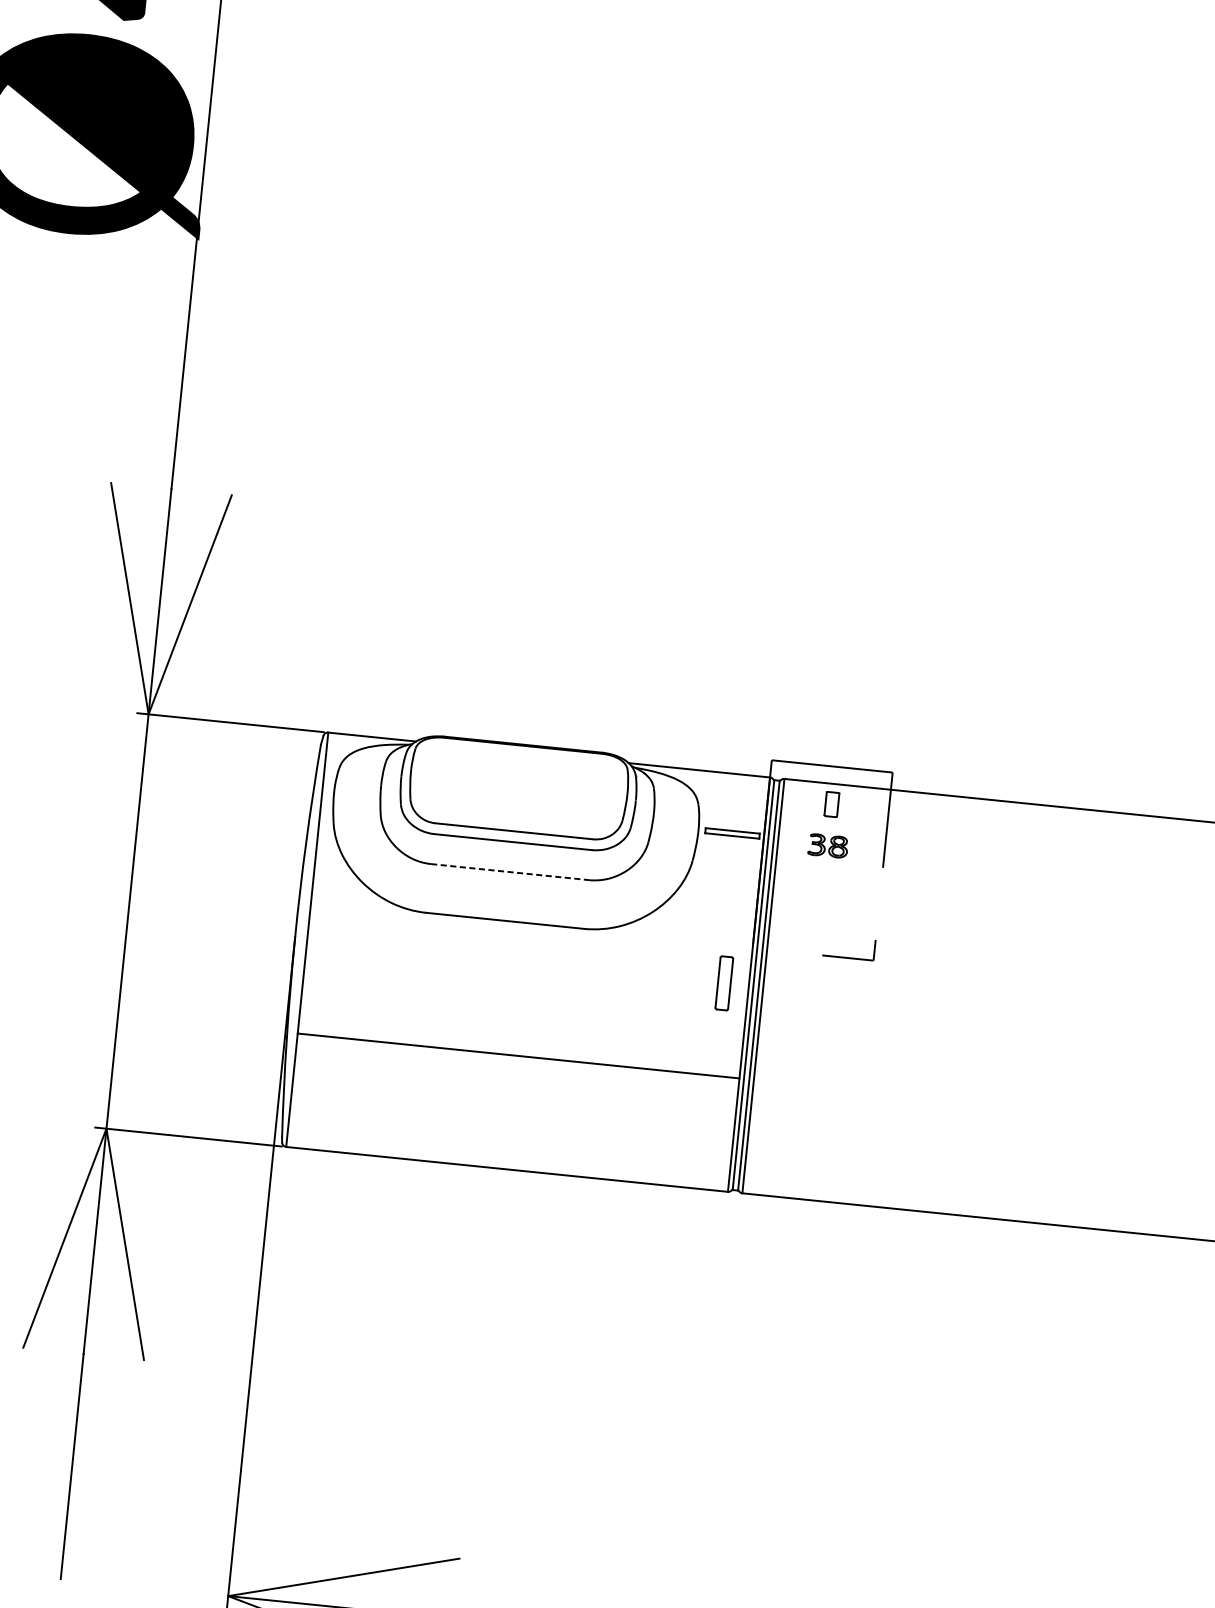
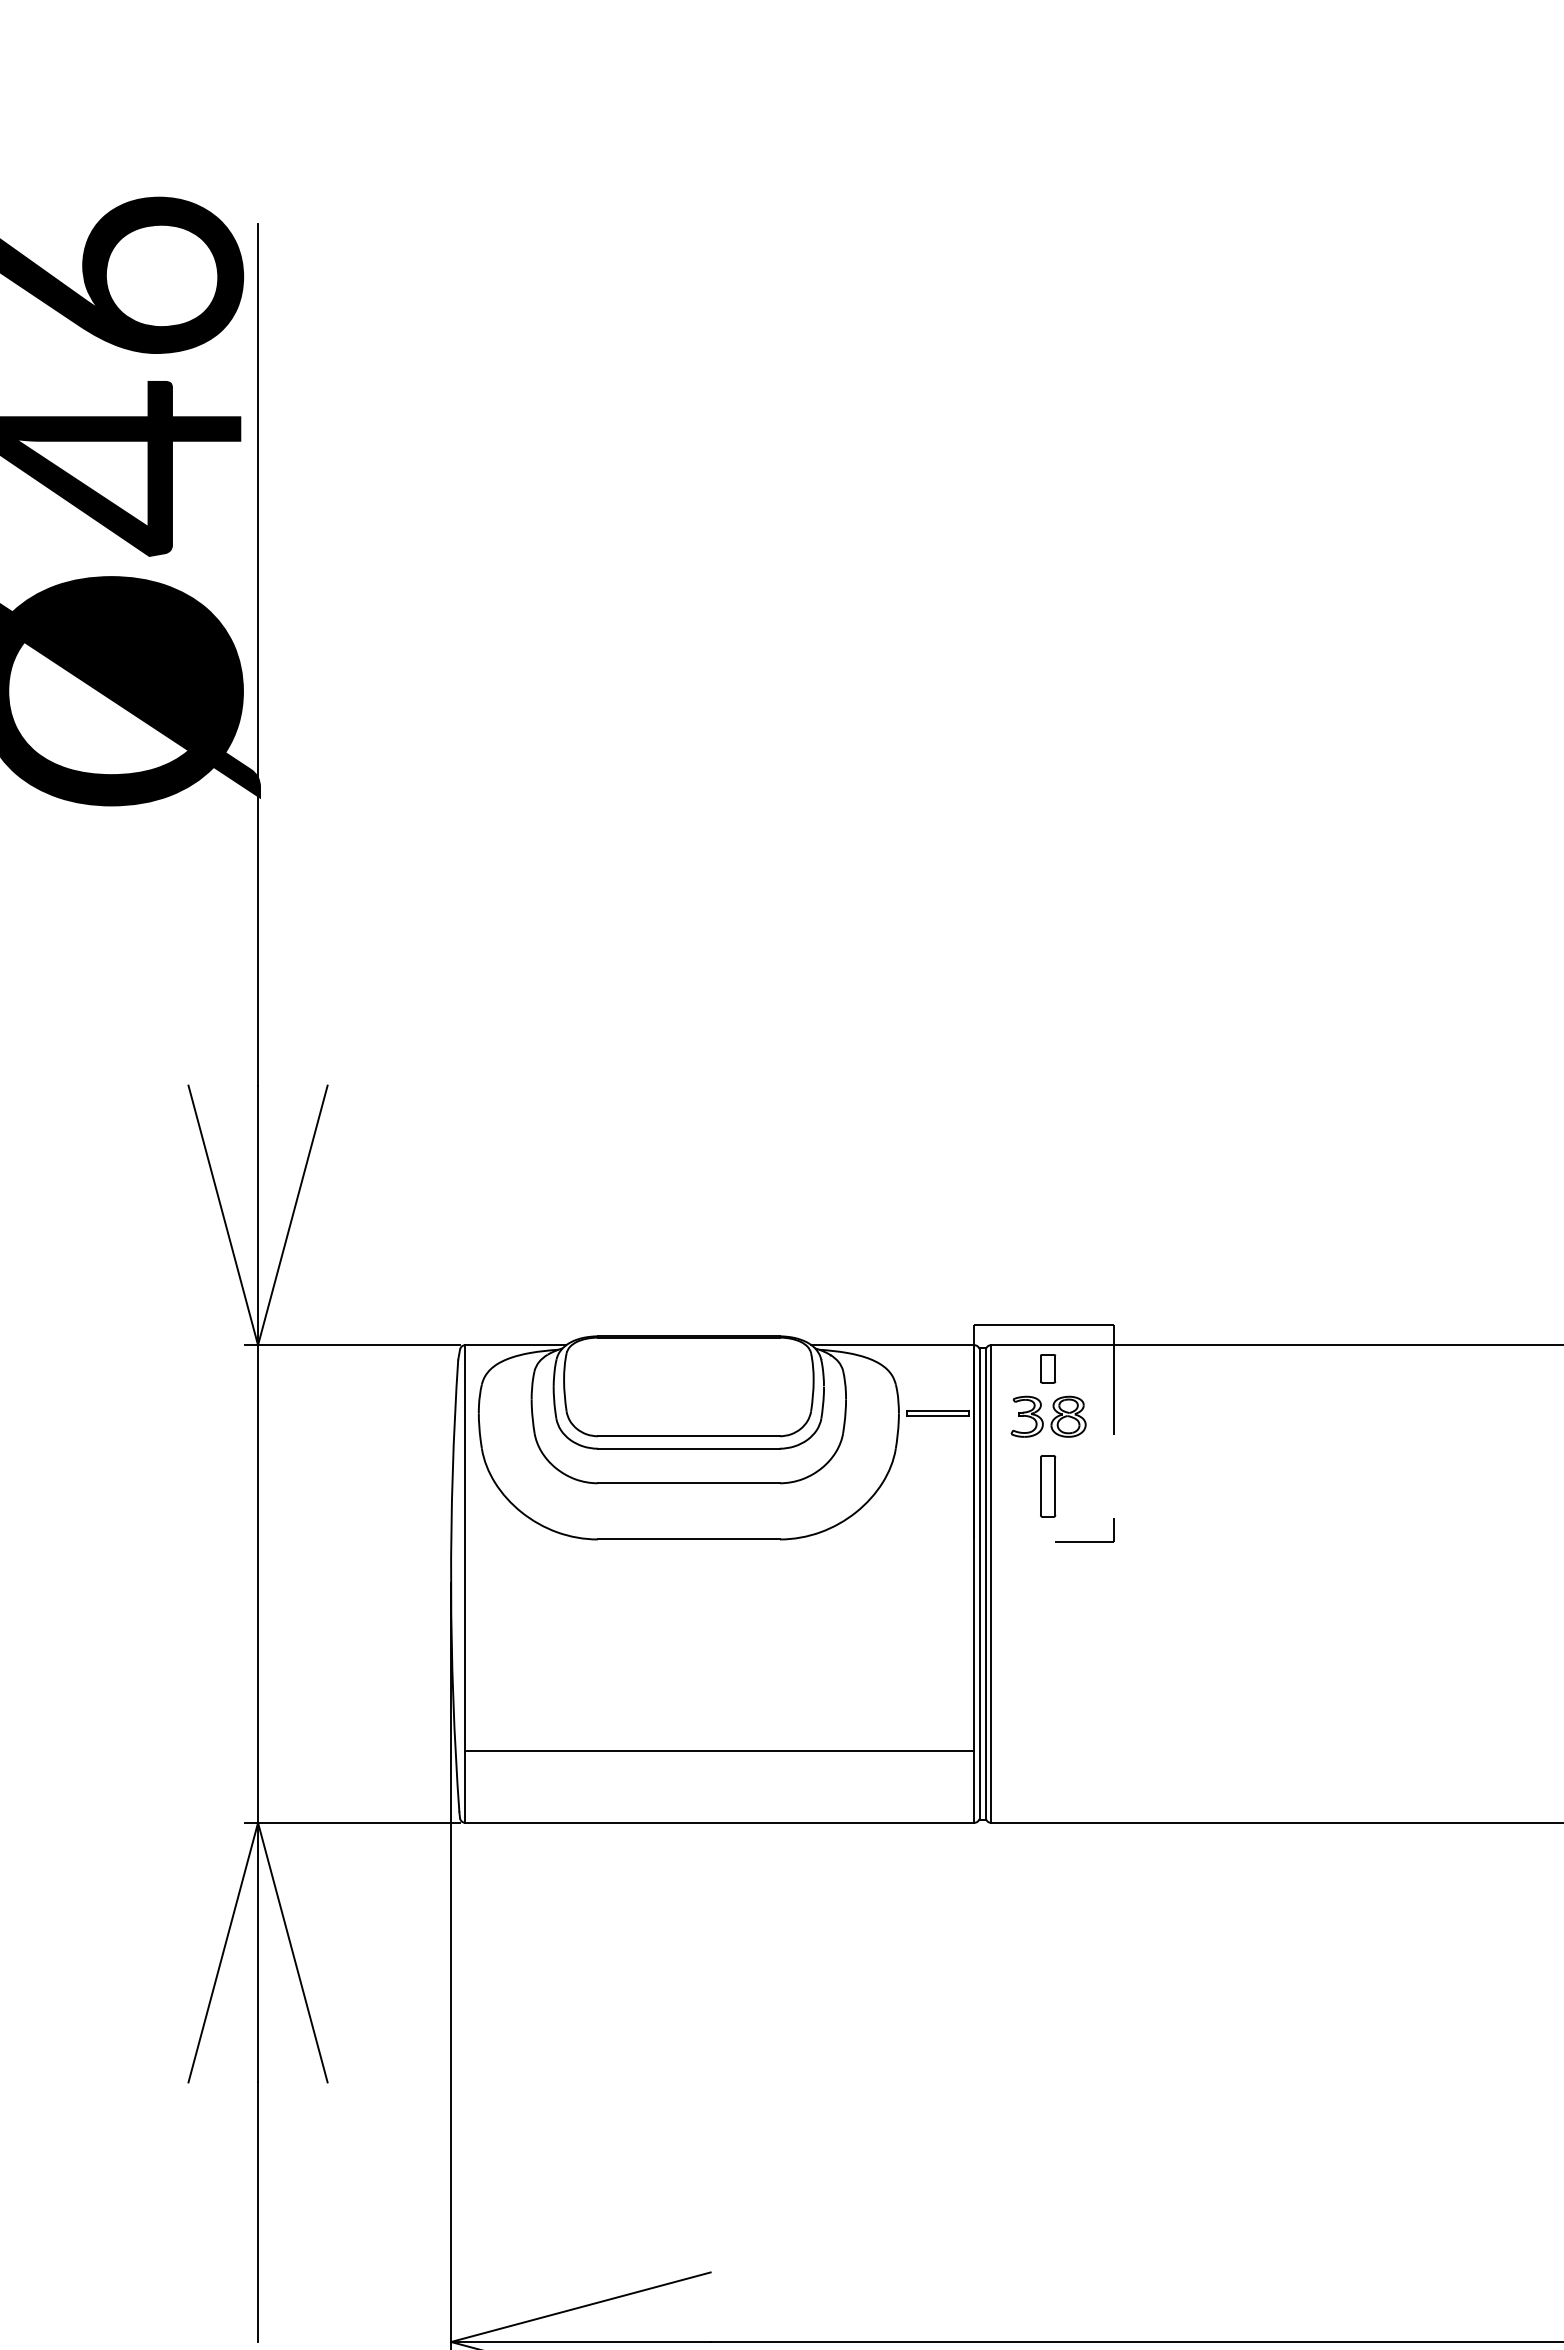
part: (828, 845) -> (1048, 1416), size x1.67
line: (510, 872) -> (689, 1483), dashed -> solid
part: (724, 983) -> (1048, 1486), moved
line: (518, 1056) -> (719, 1751), moved

